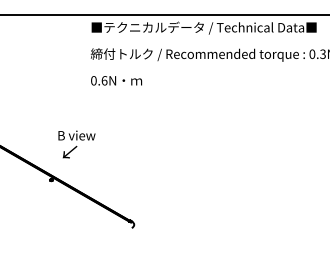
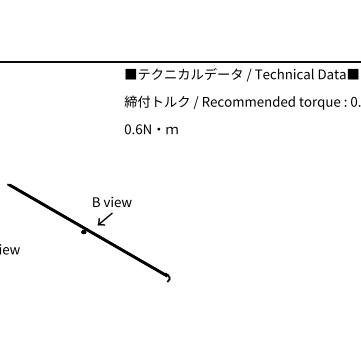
text: (77, 143) -> (112, 210), moved

